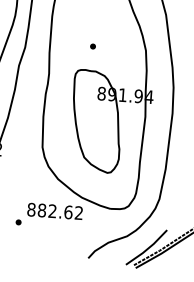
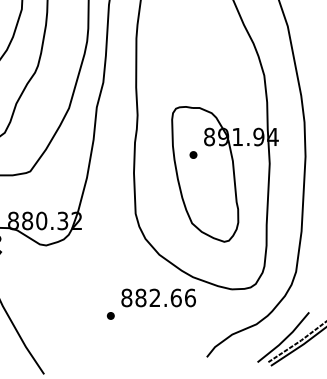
part: (93, 46) -> (193, 154), moved
text: (79, 212) -> (190, 297), 882.62 -> 882.66

